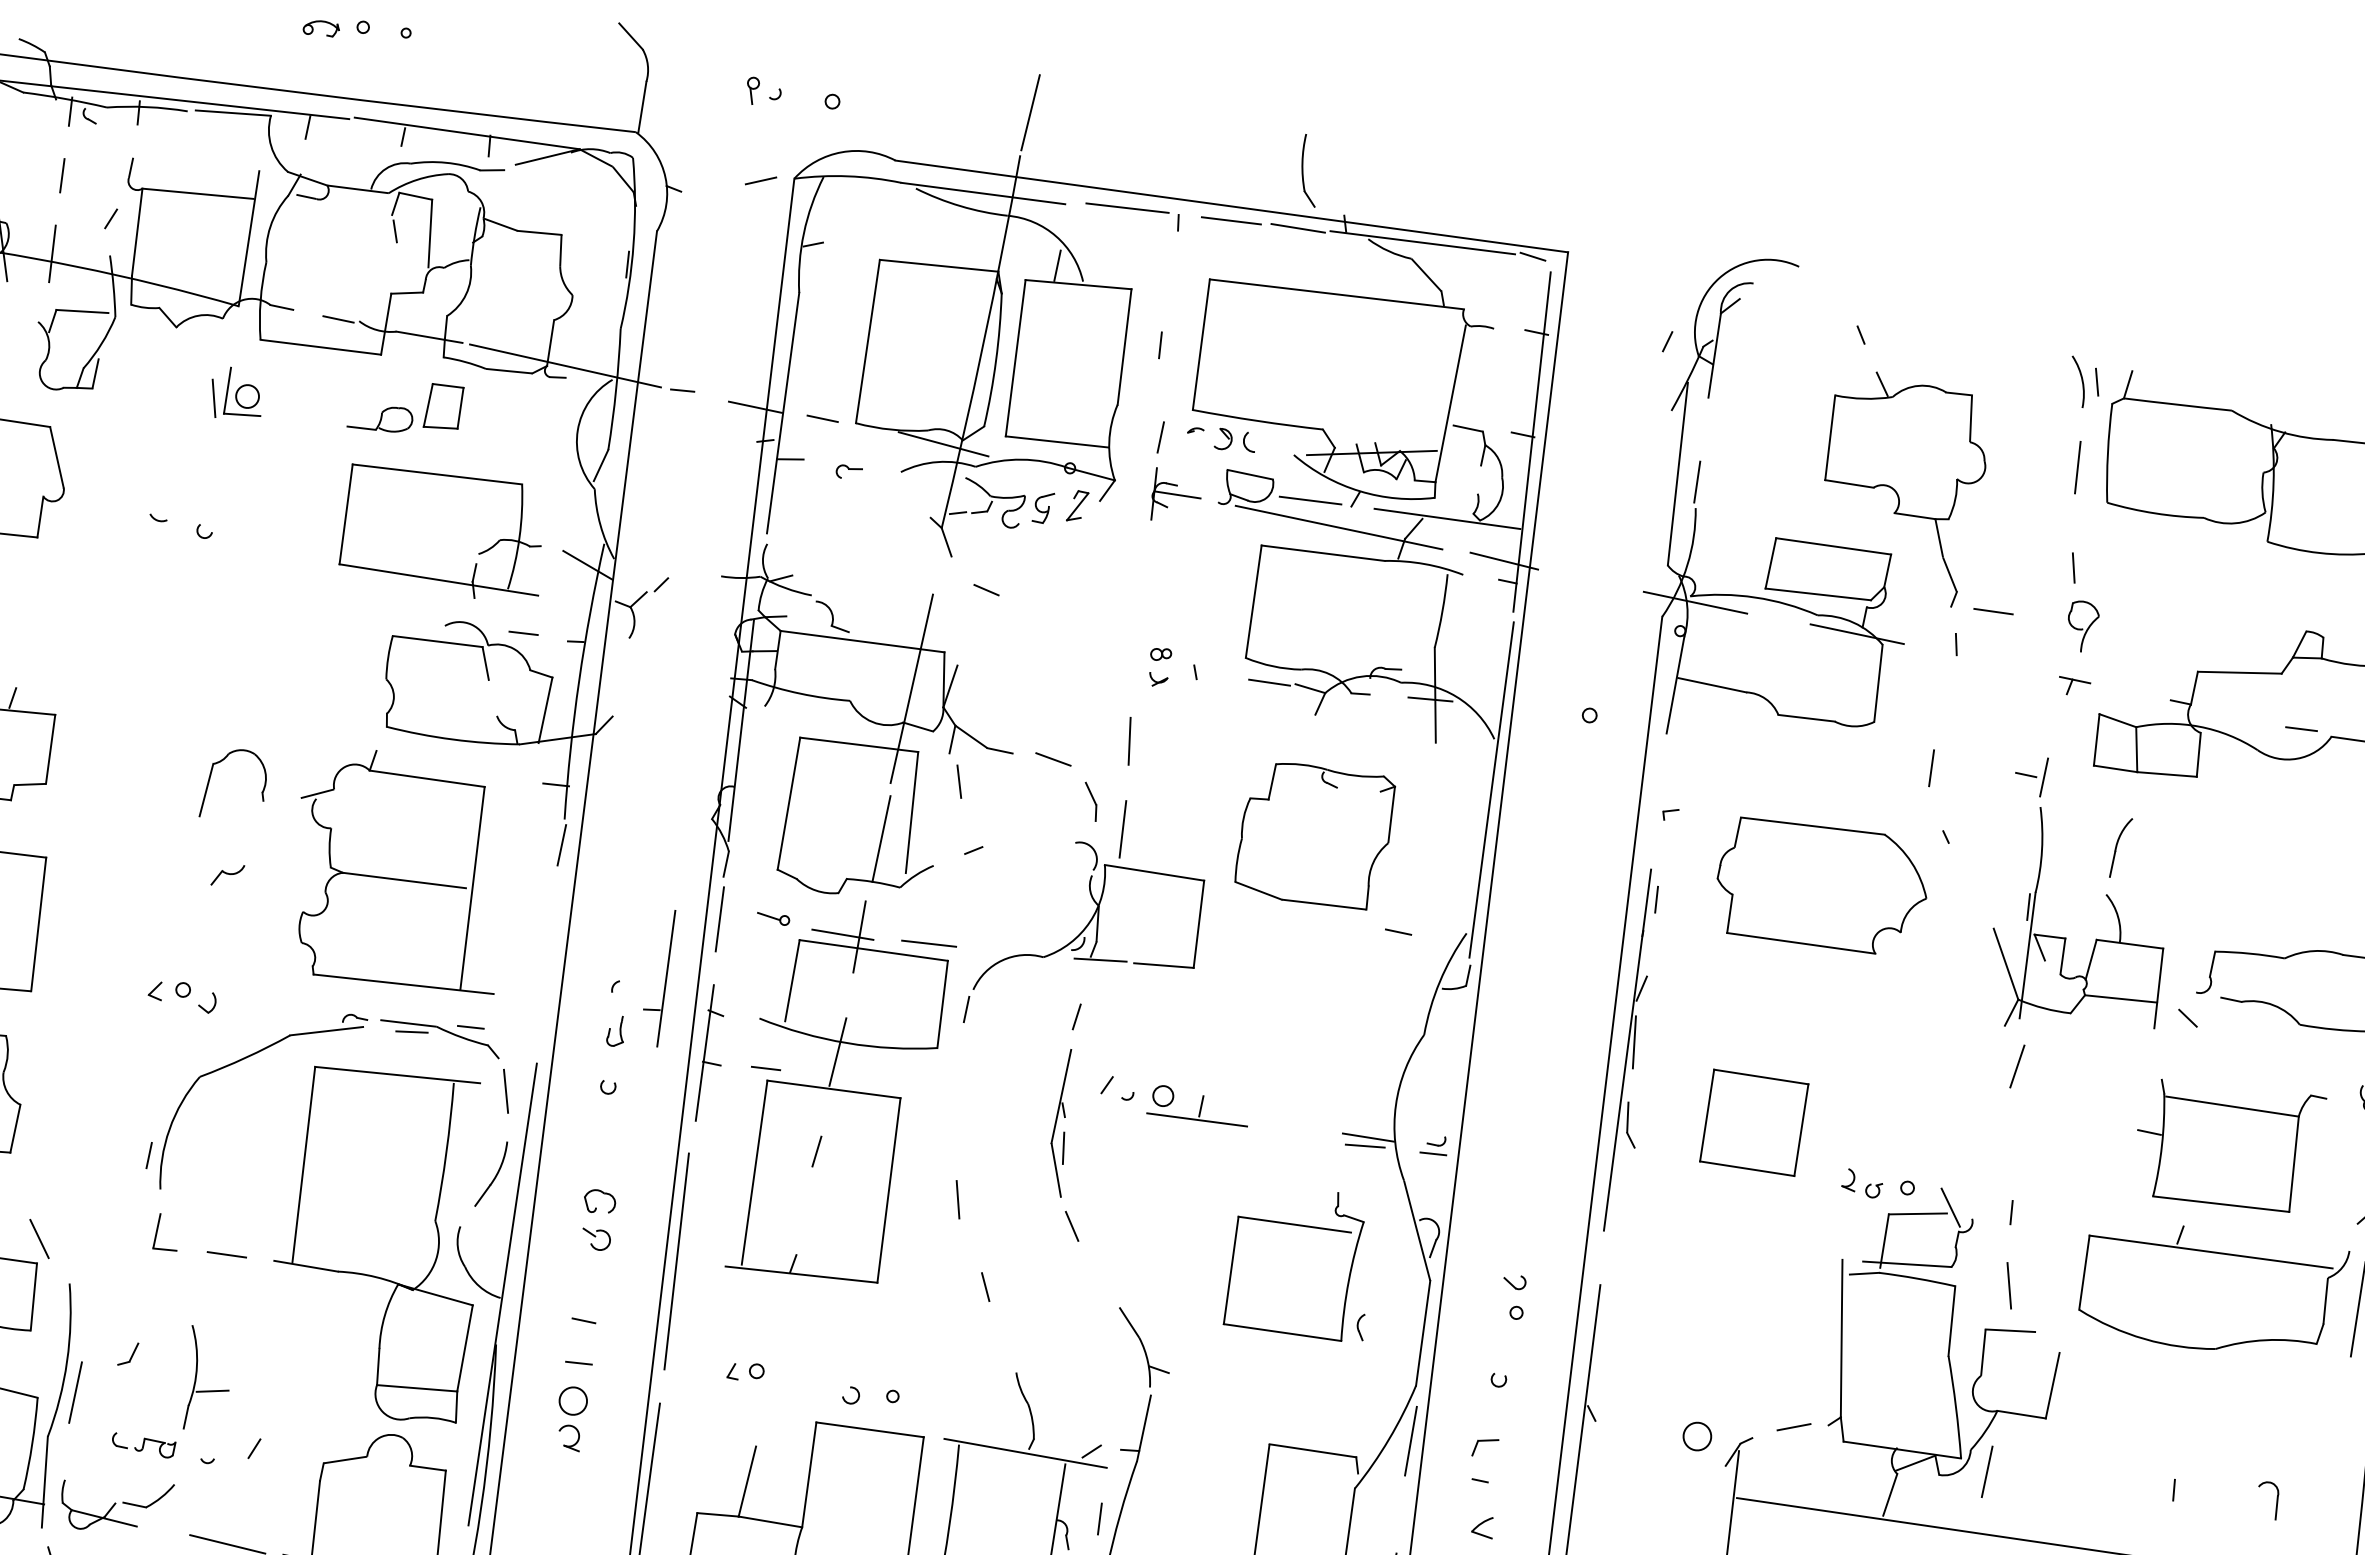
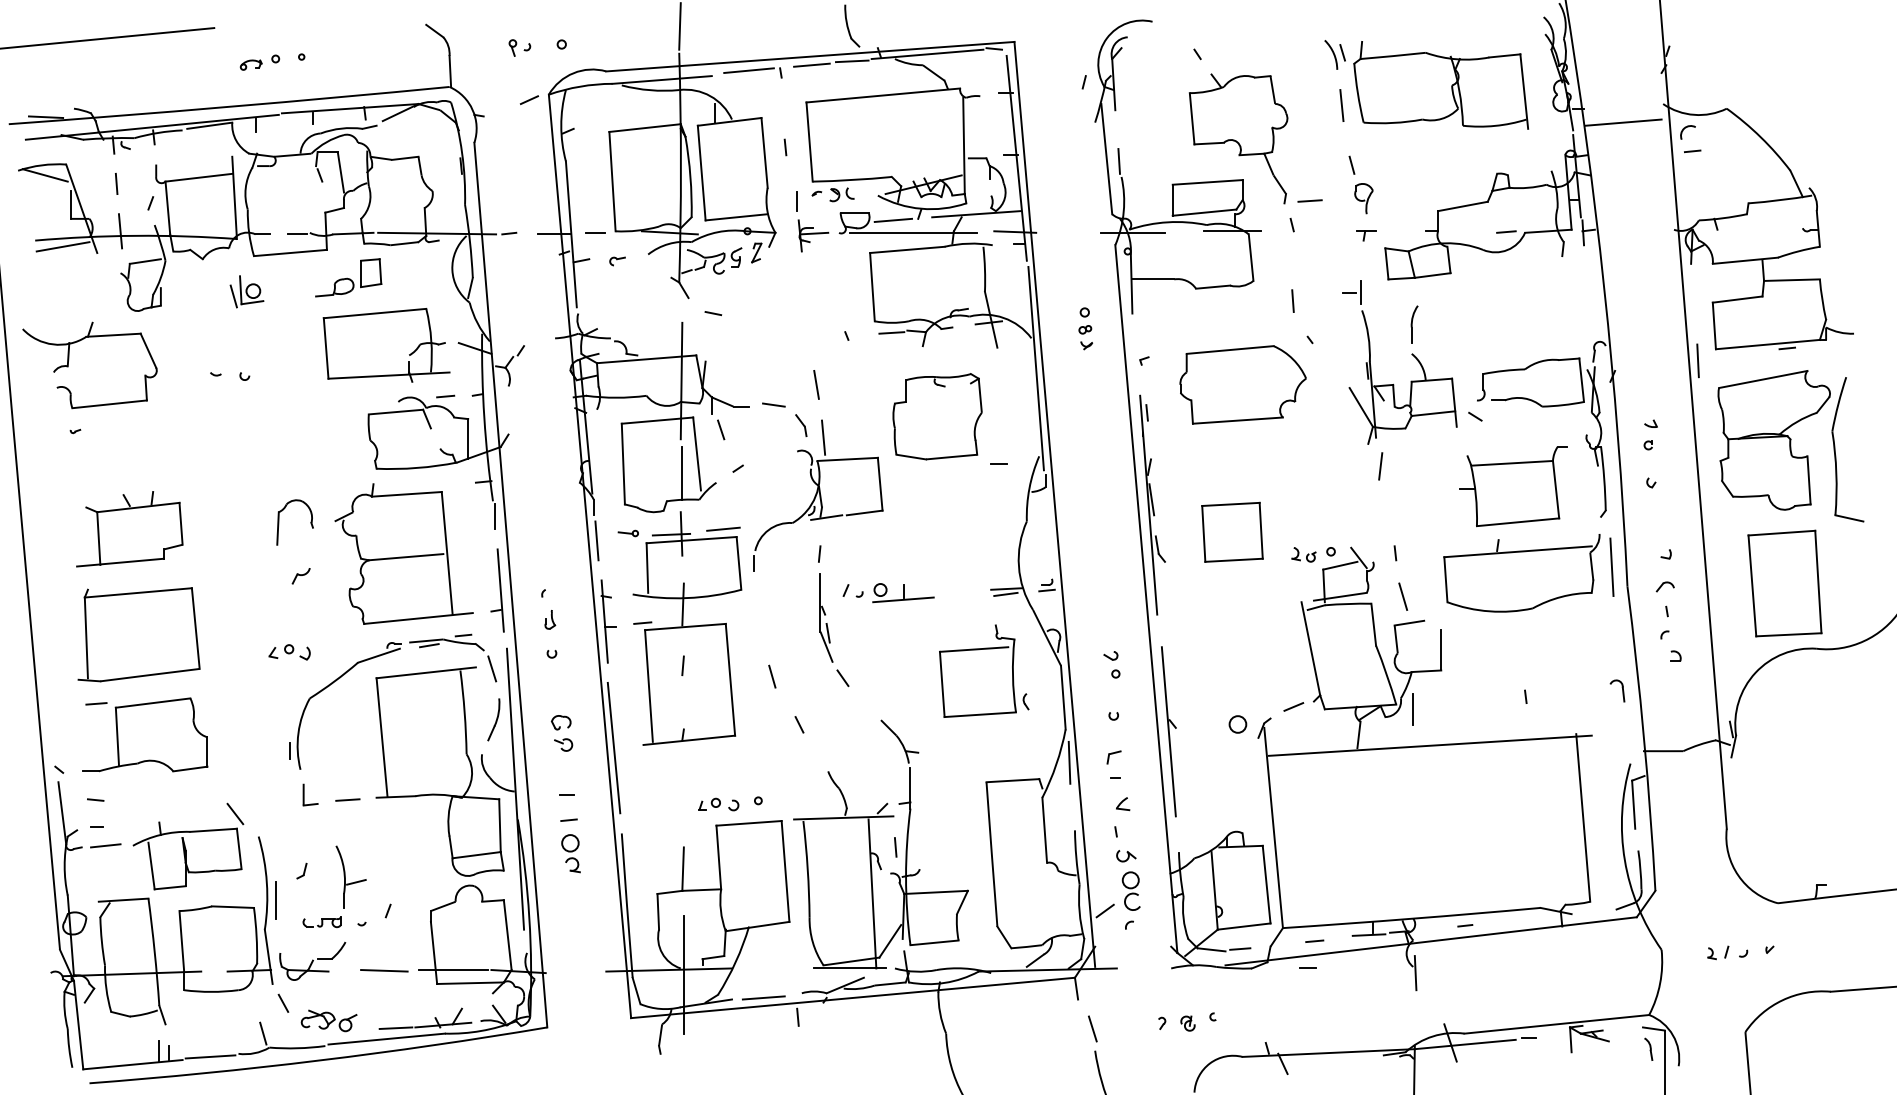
part: (1158, 667) -> (1085, 337), moved
part: (661, 977) -> (497, 590), moved
part: (746, 1370) -> (709, 803), moved
part: (2268, 1499) -> (1617, 690), moved

